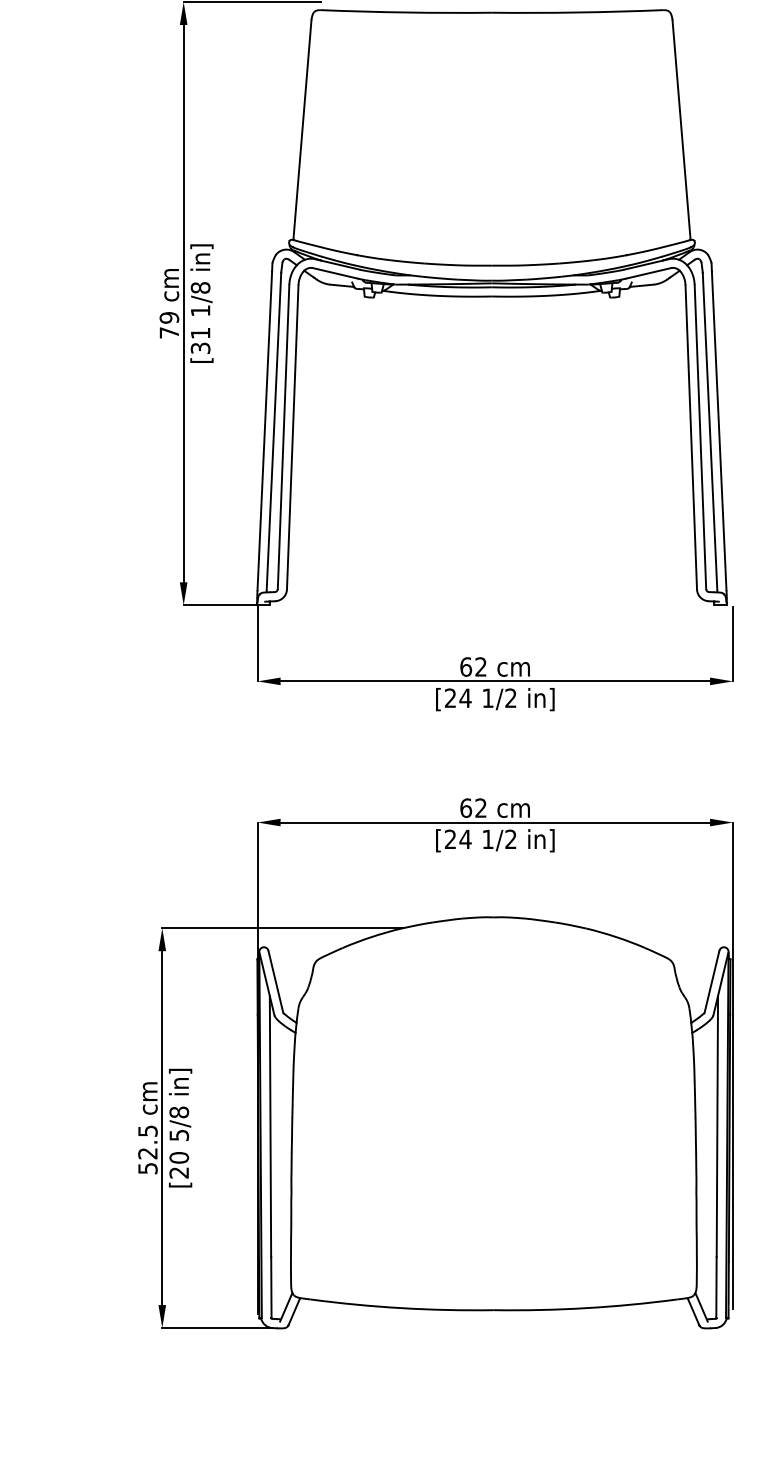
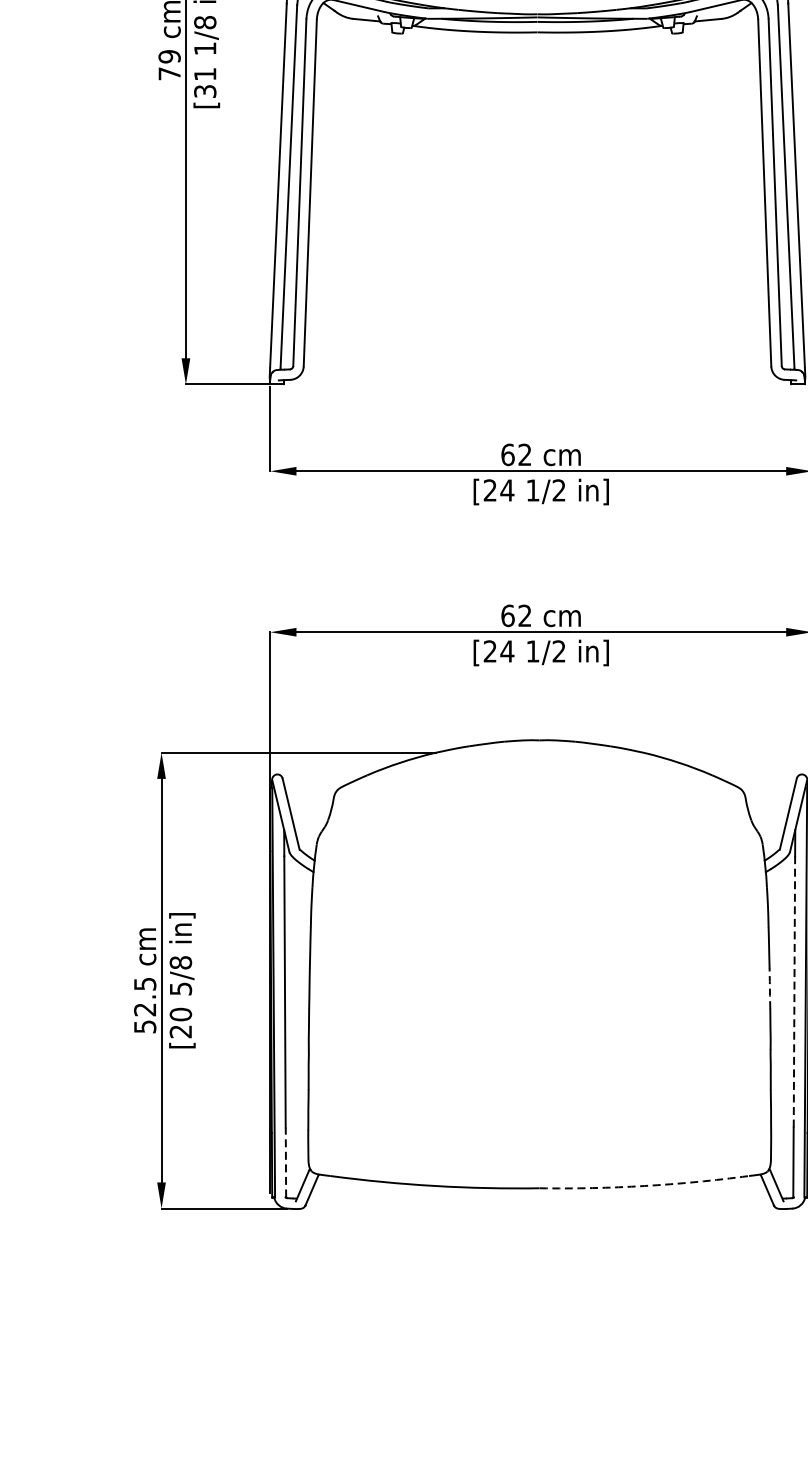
line: (695, 1134) -> (769, 987), solid -> dashed
line: (717, 1138) -> (794, 992), solid -> dashed
line: (271, 1287) -> (286, 1162), solid -> dashed
arc: (585, 1308) -> (644, 1186), solid -> dashed

